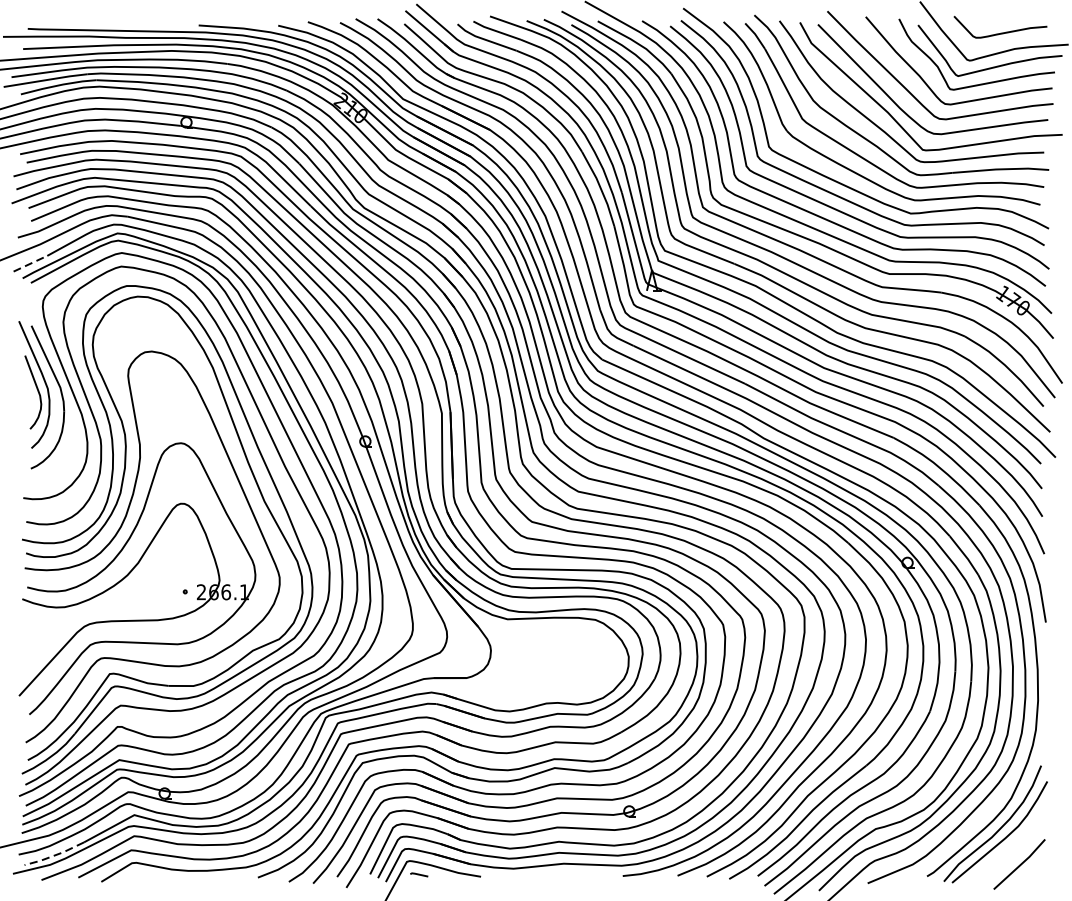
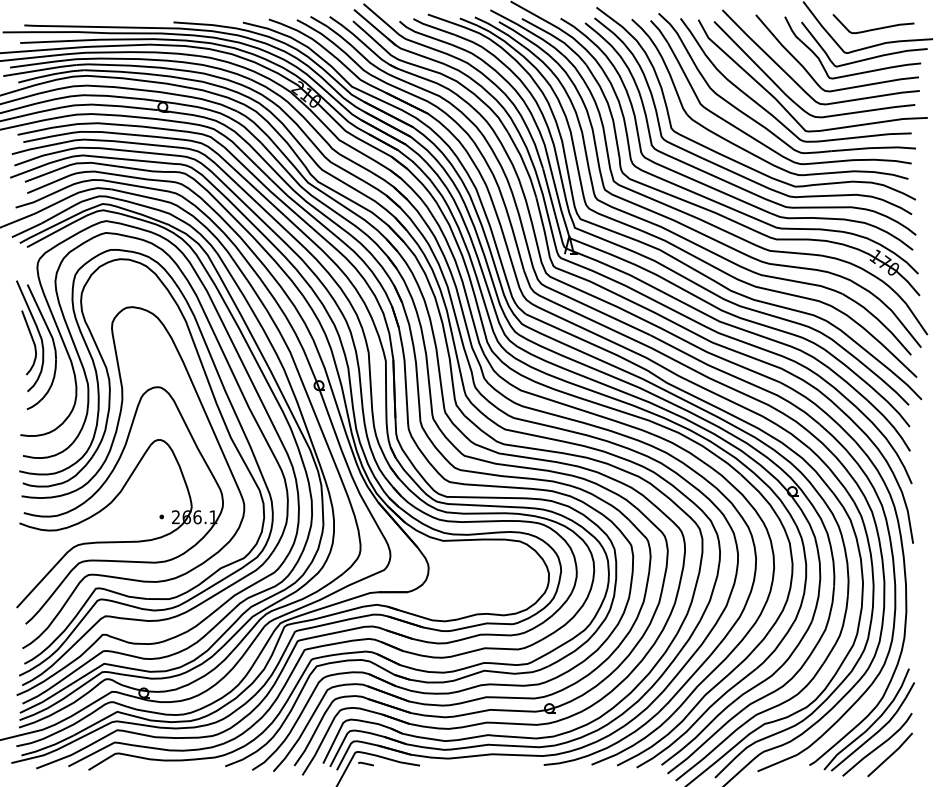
line: (31, 263) -> (27, 230), dashed -> solid
curve: (1006, 853) -> (878, 745), added
line: (54, 855) -> (47, 747), dashed -> solid

